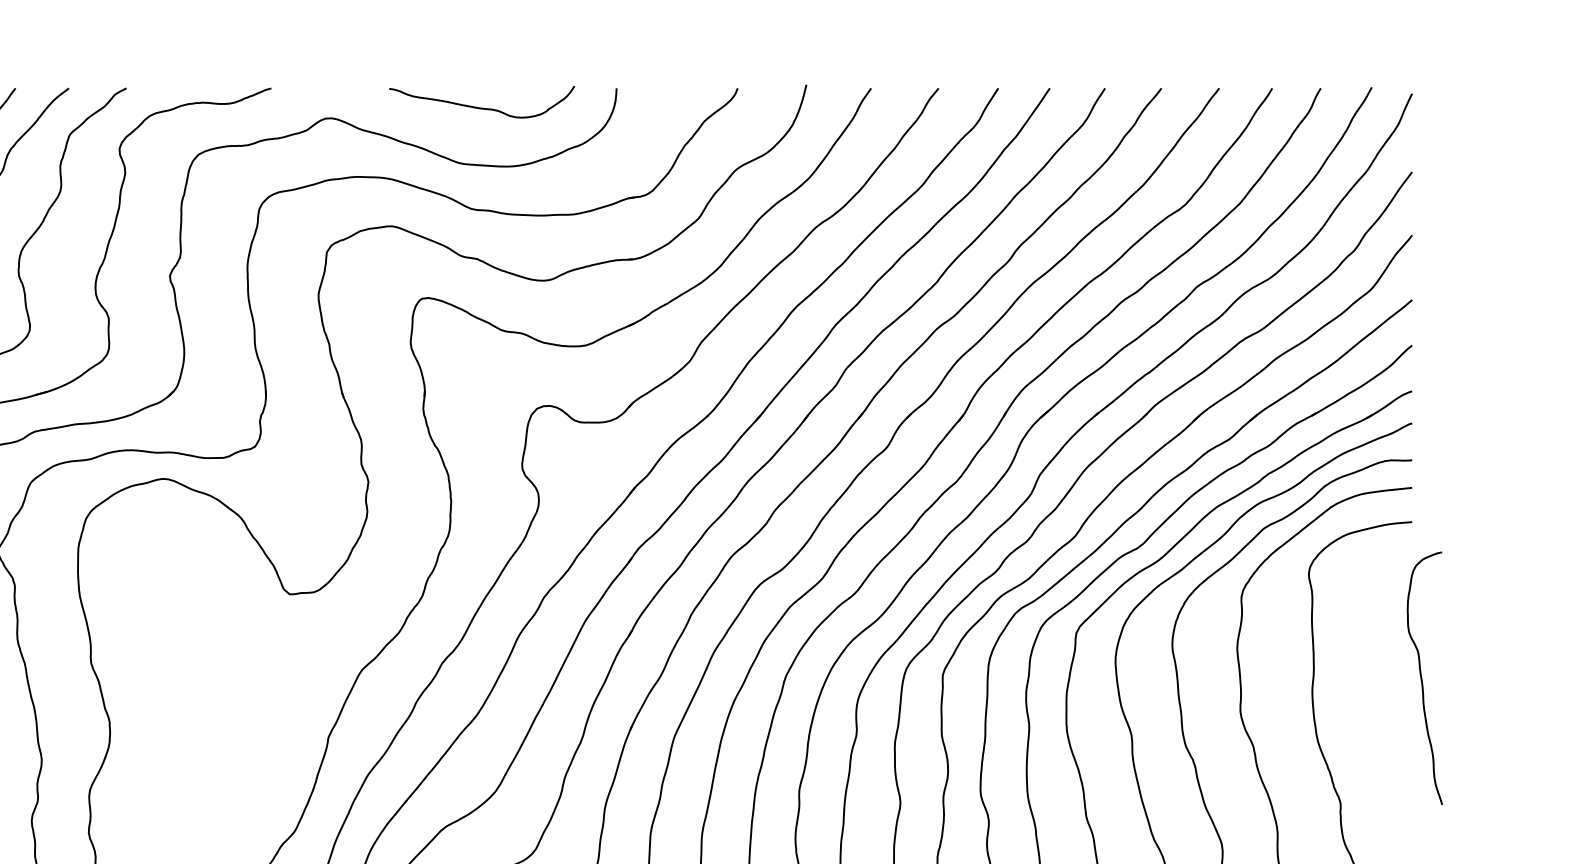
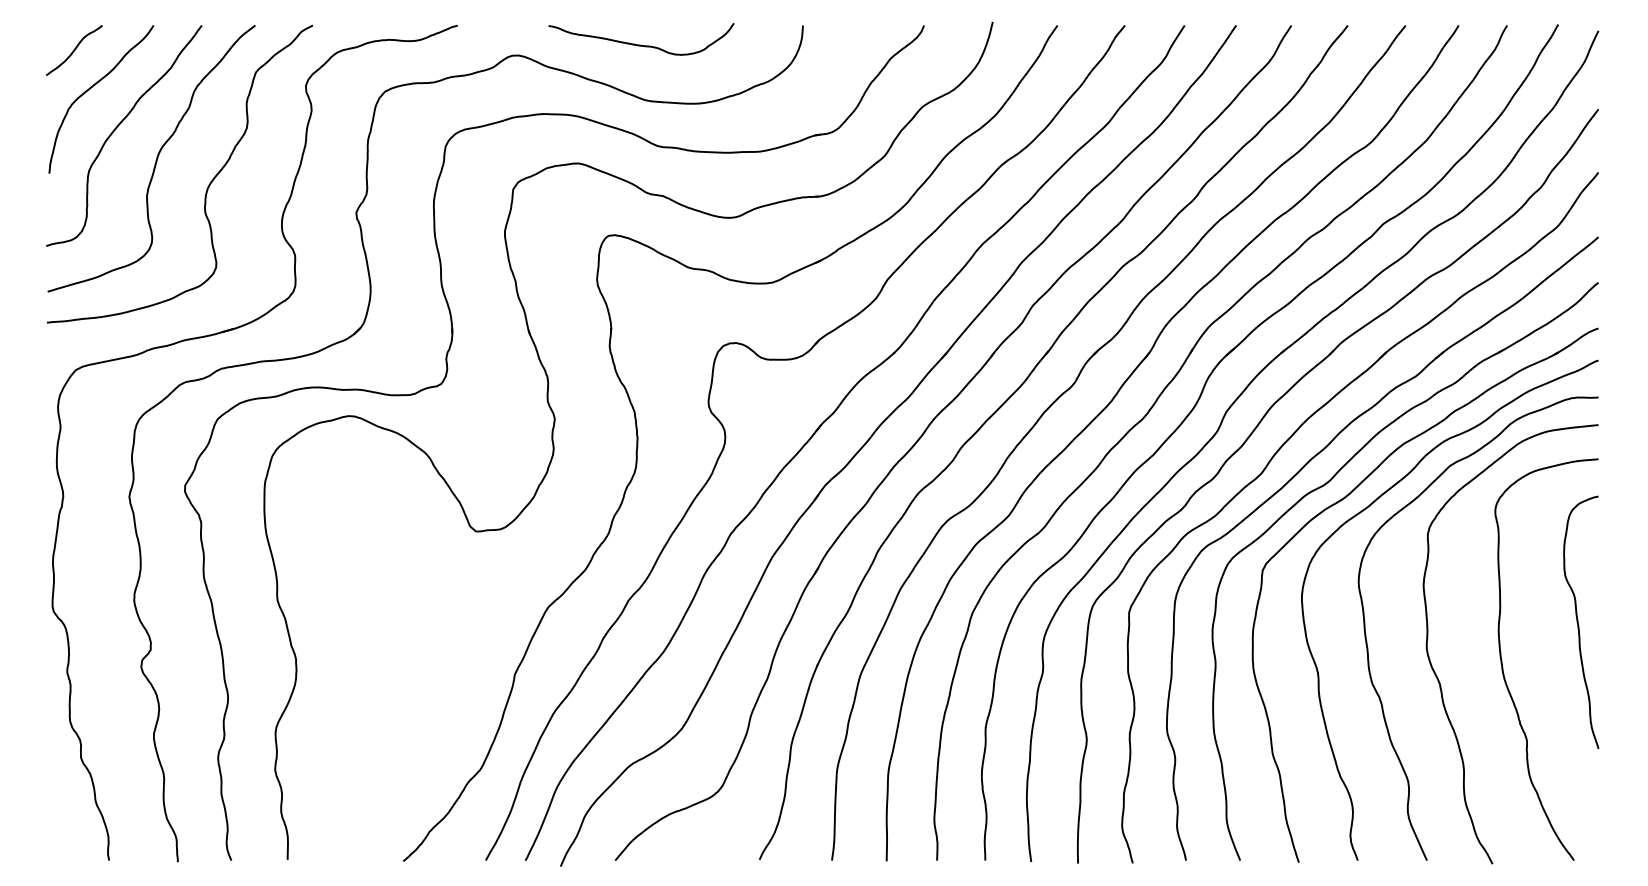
curve: (482, 107) -> (641, 44), moved
curve: (1422, 678) -> (1578, 622), moved

